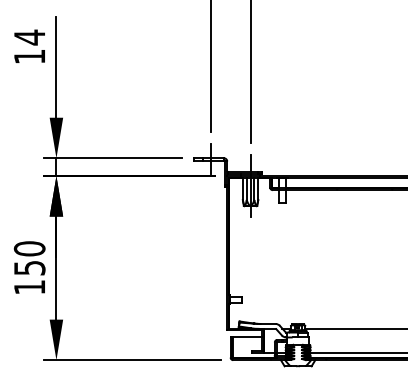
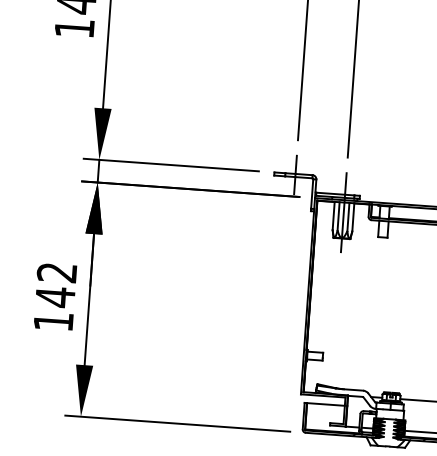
text: (29, 258) -> (55, 284), 150 -> 142

